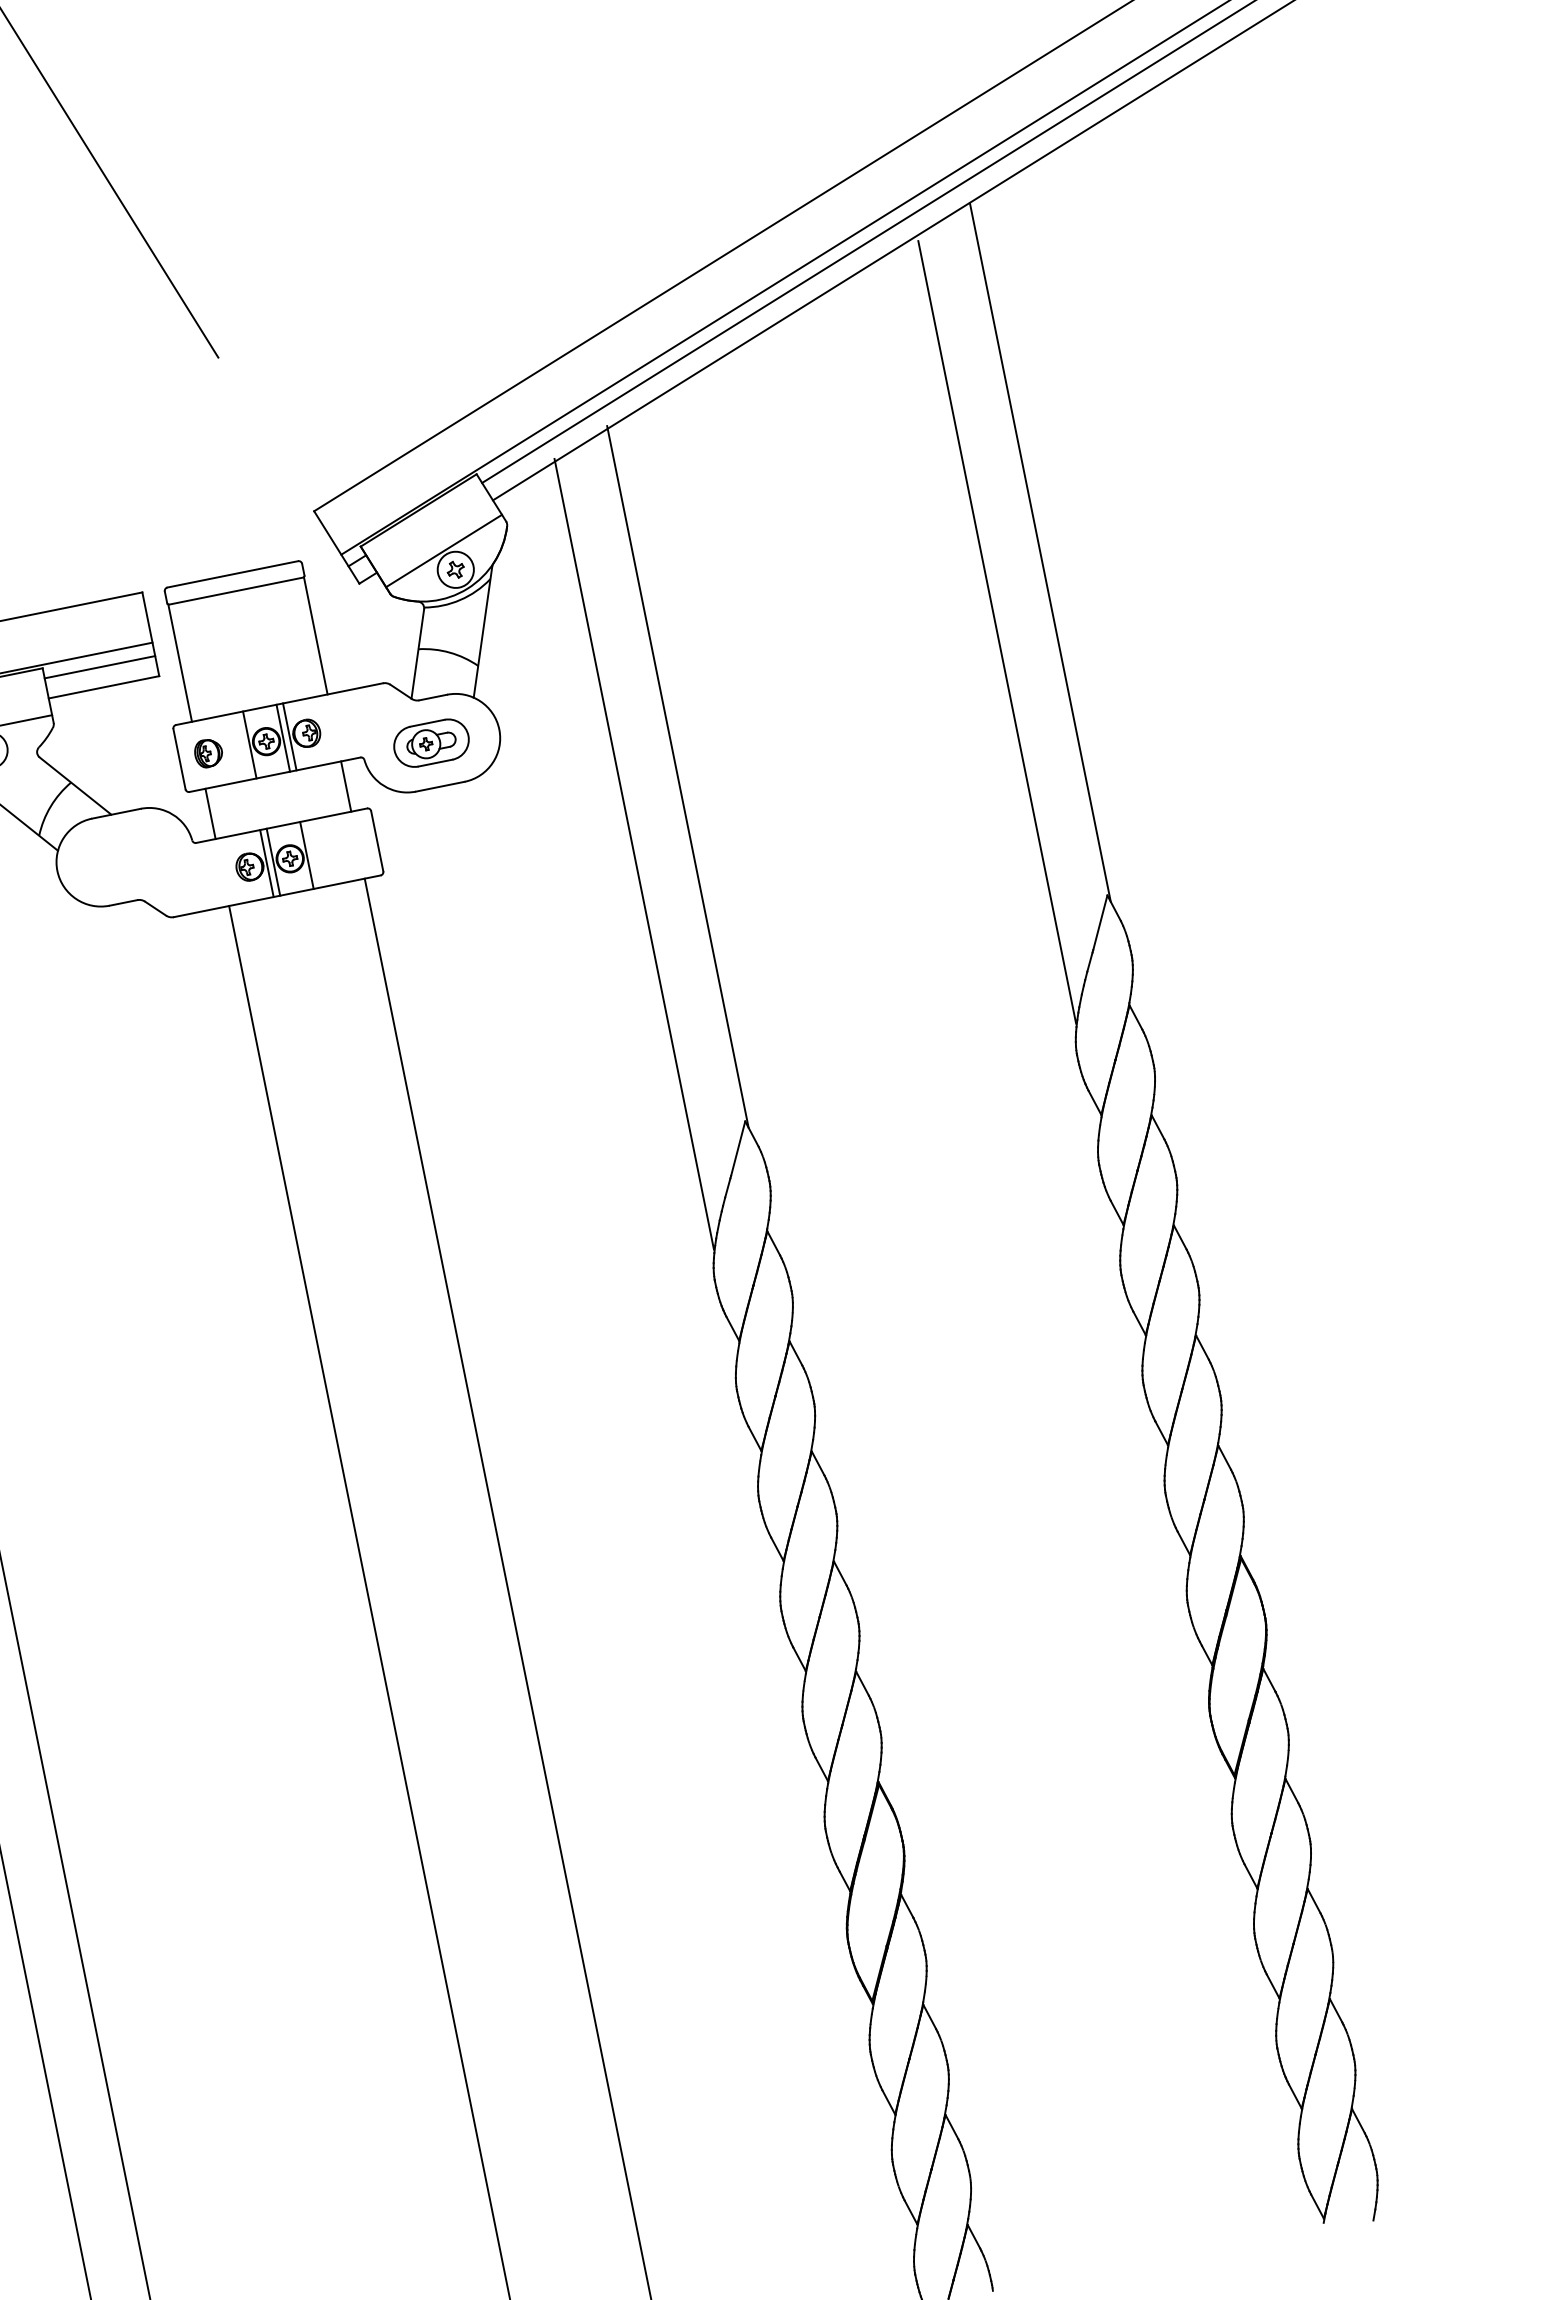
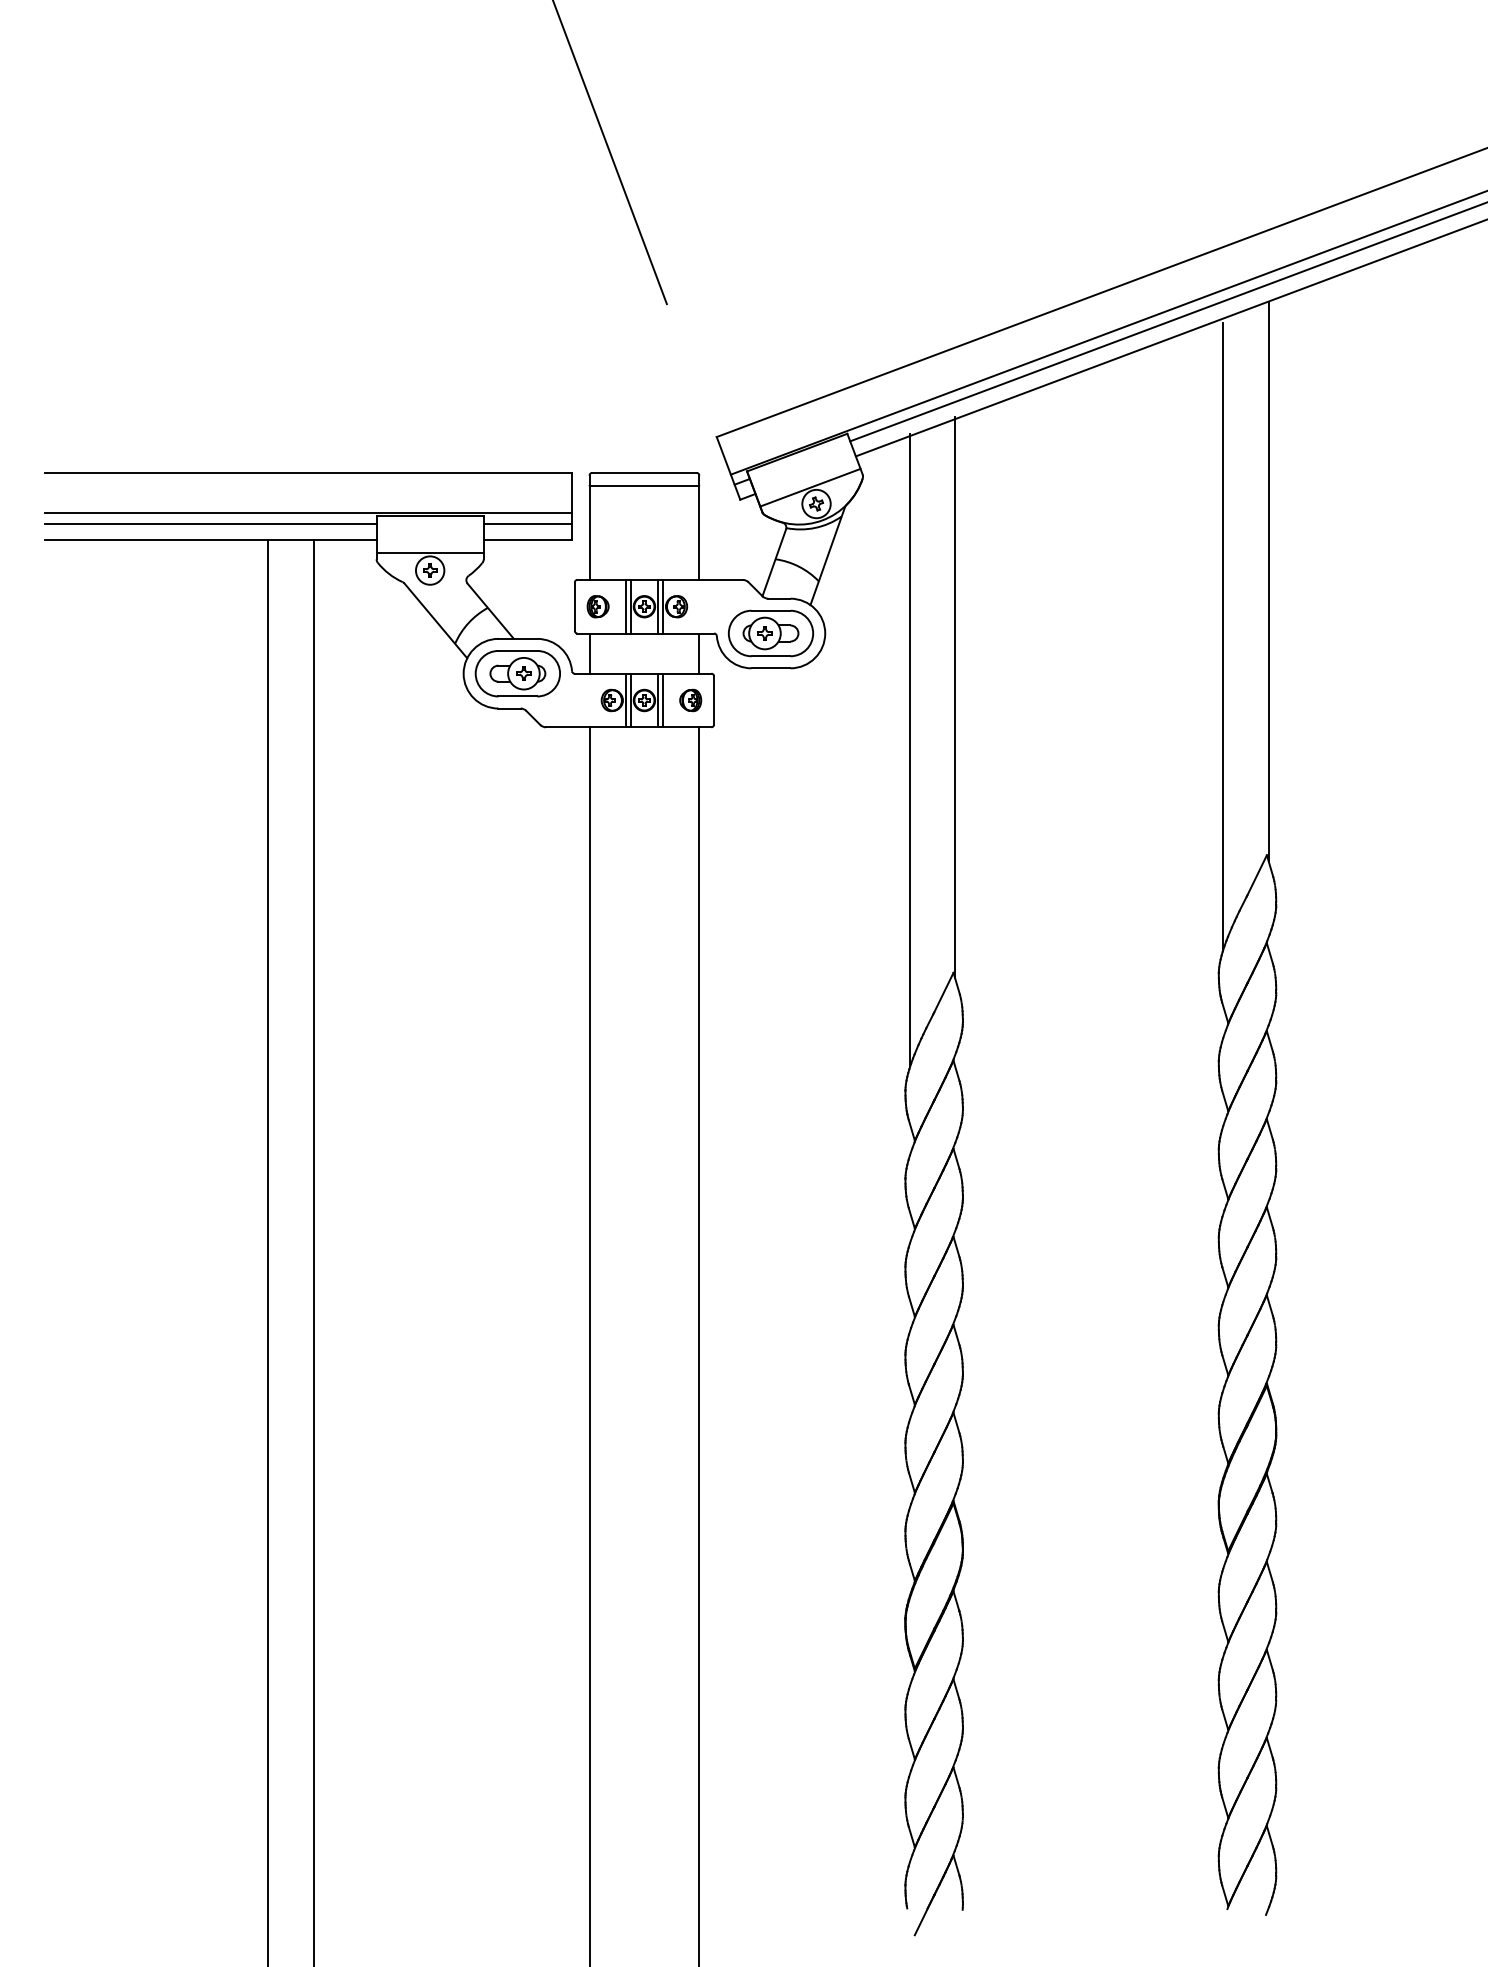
part: (430, 743) -> (770, 633), size x1.43
line: (242, 746) -> (625, 606), added
part: (347, 847) -> (690, 700), added
line: (314, 854) -> (663, 700), added
part: (124, 857) -> (517, 673), added

